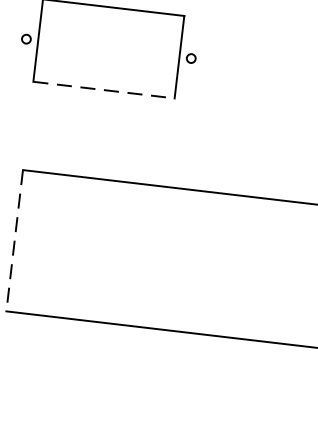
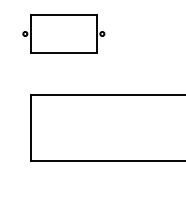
line: (105, 90) -> (64, 53), dashed -> solid
line: (13, 242) -> (30, 128), dashed -> solid

